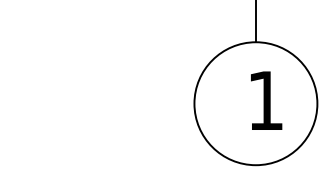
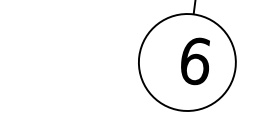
text: (266, 100) -> (195, 61), 1 -> 6

